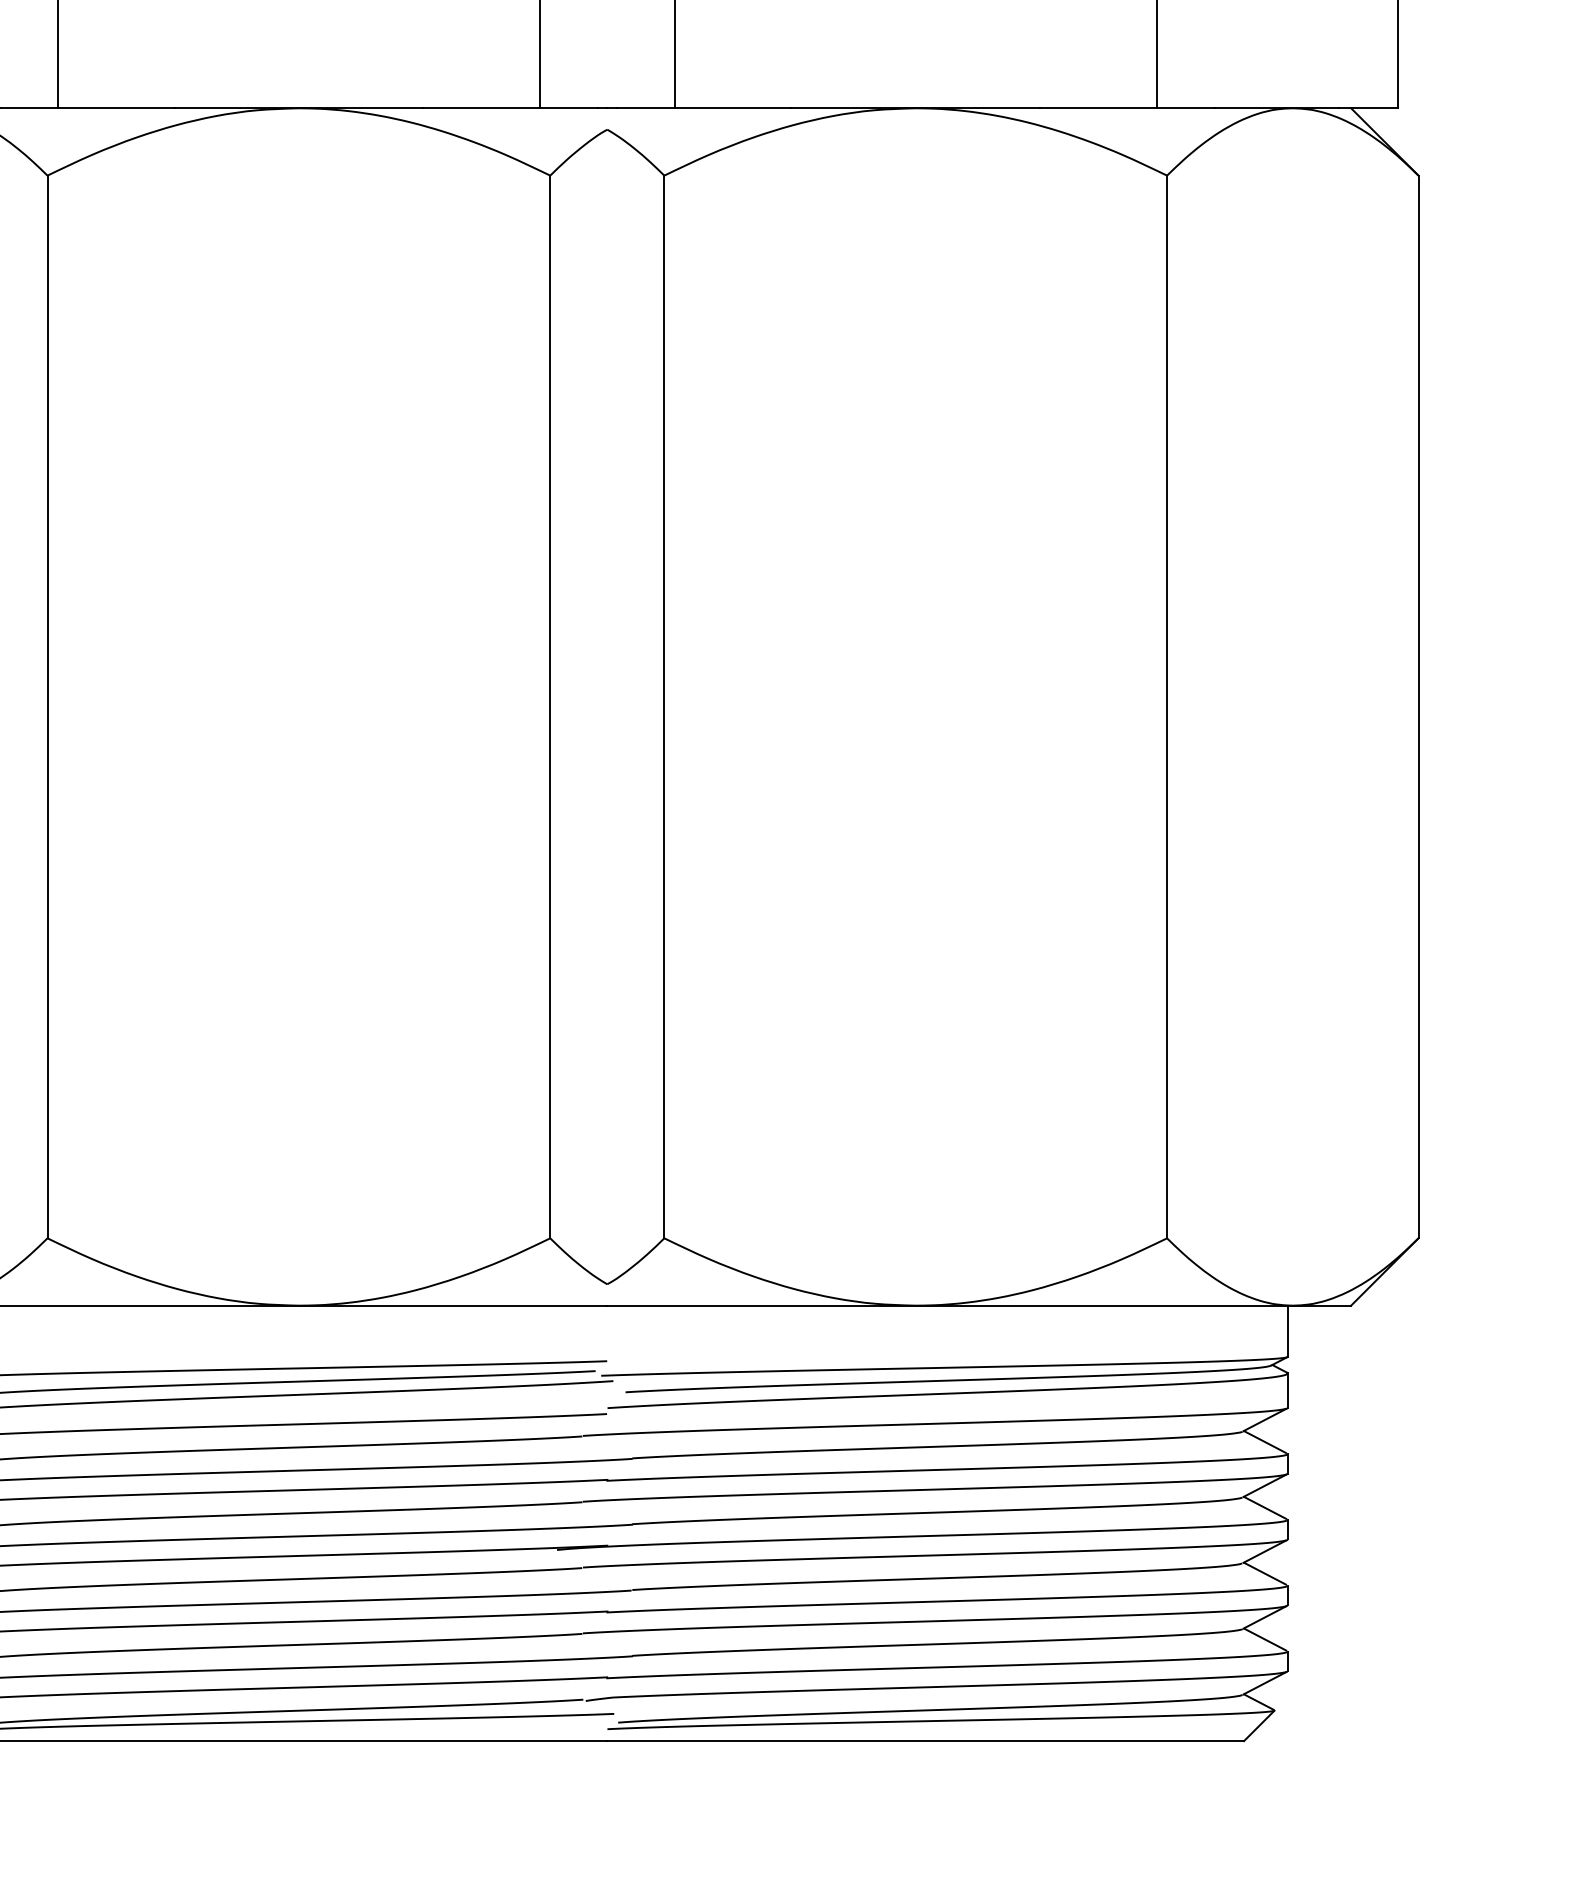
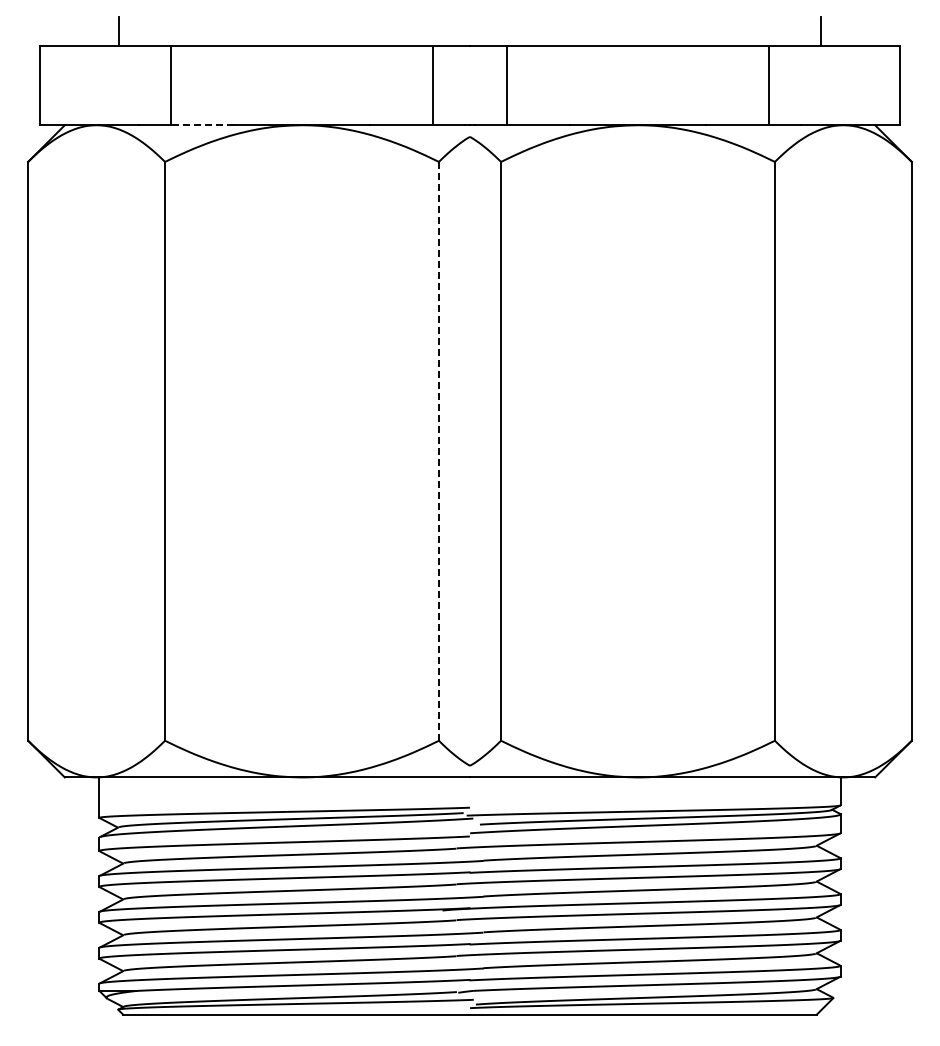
line: (116, 108) -> (202, 125), solid -> dashed
line: (549, 705) -> (438, 450), solid -> dashed

